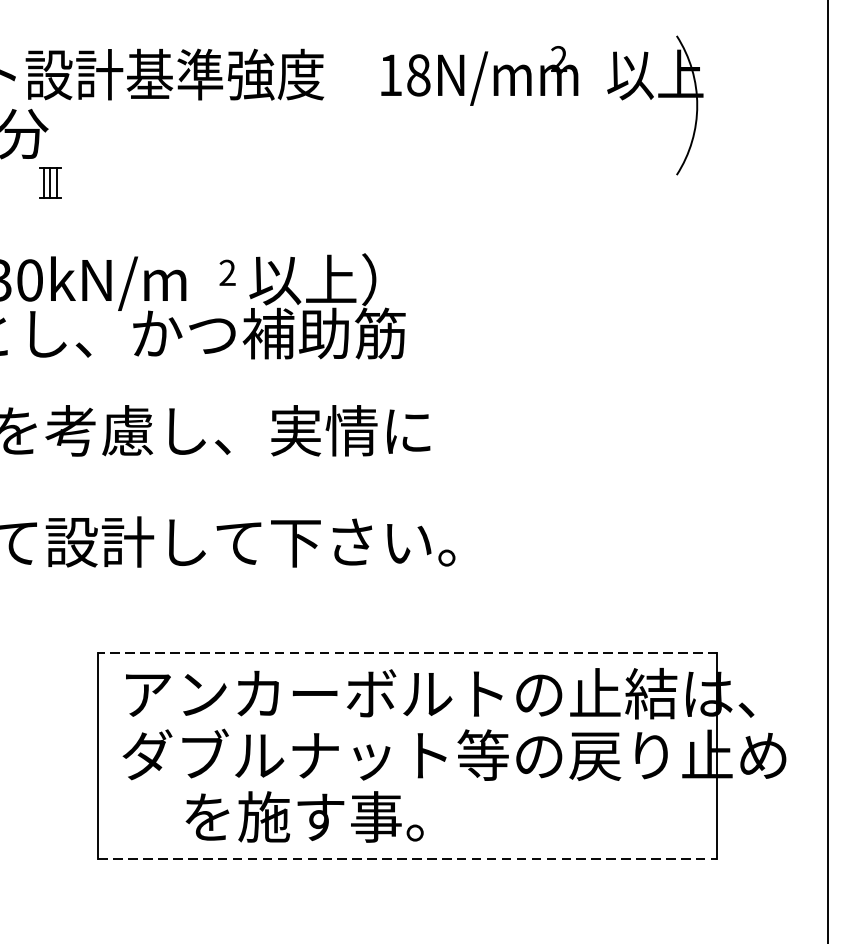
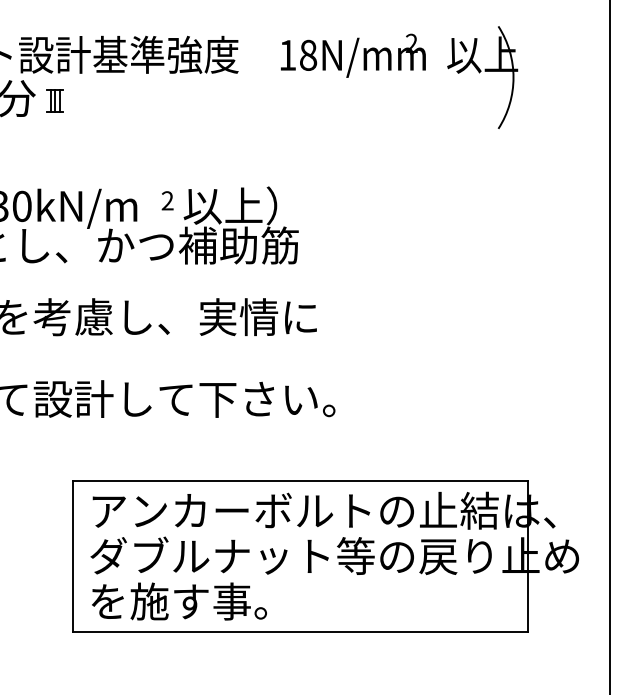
part: (49, 182) -> (54, 100), moved
line: (407, 653) -> (300, 481), dashed -> solid
text: (304, 816) -> (179, 601), moved
line: (407, 859) -> (300, 632), dashed -> solid

